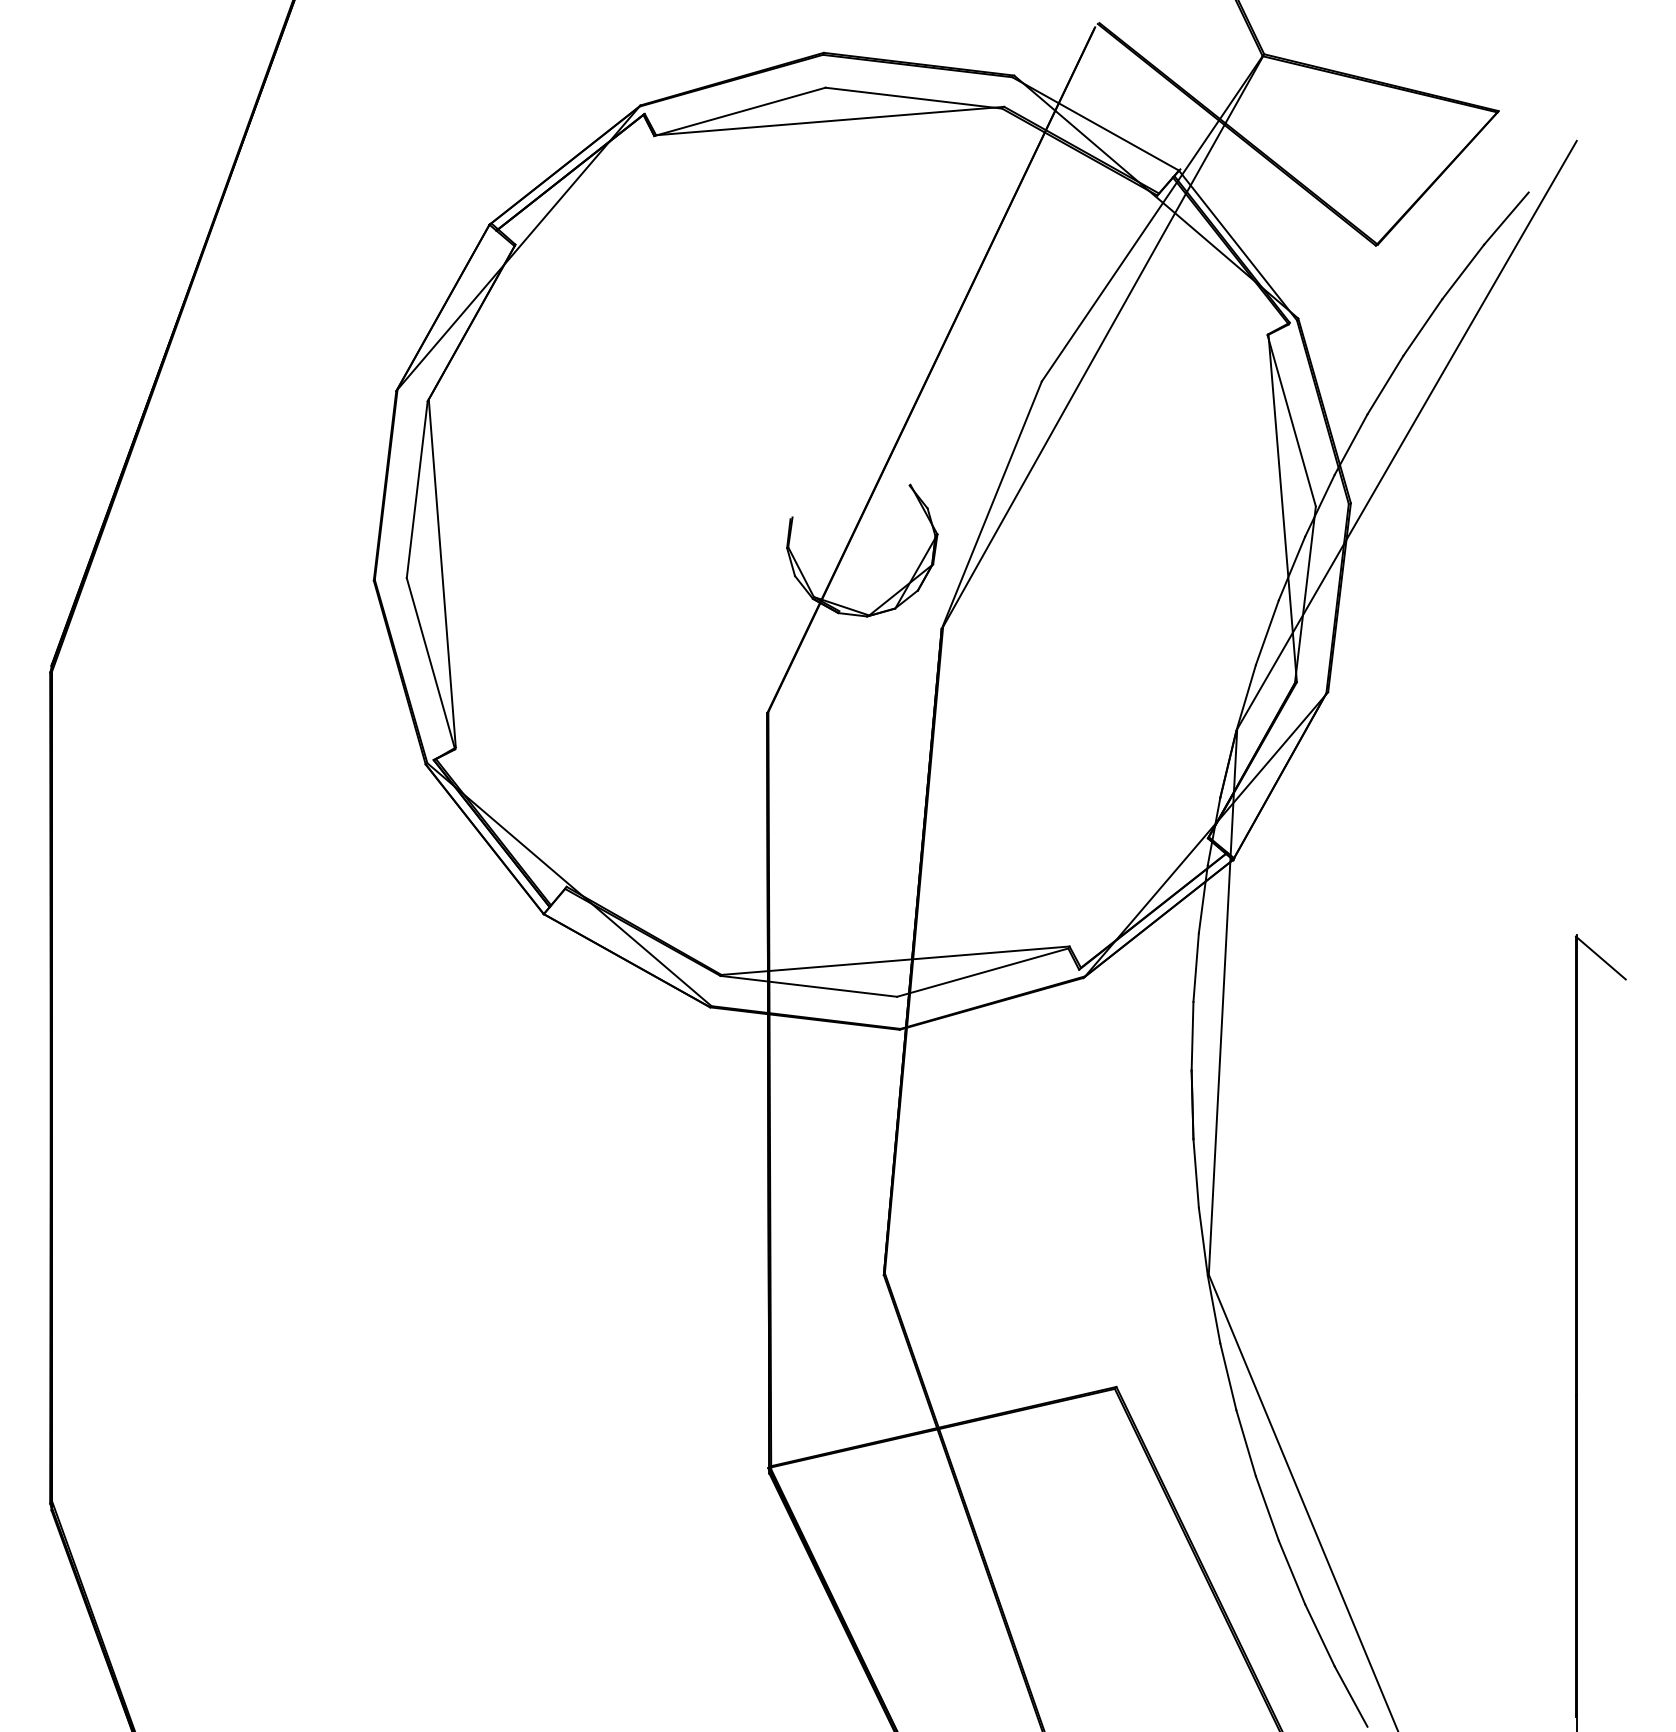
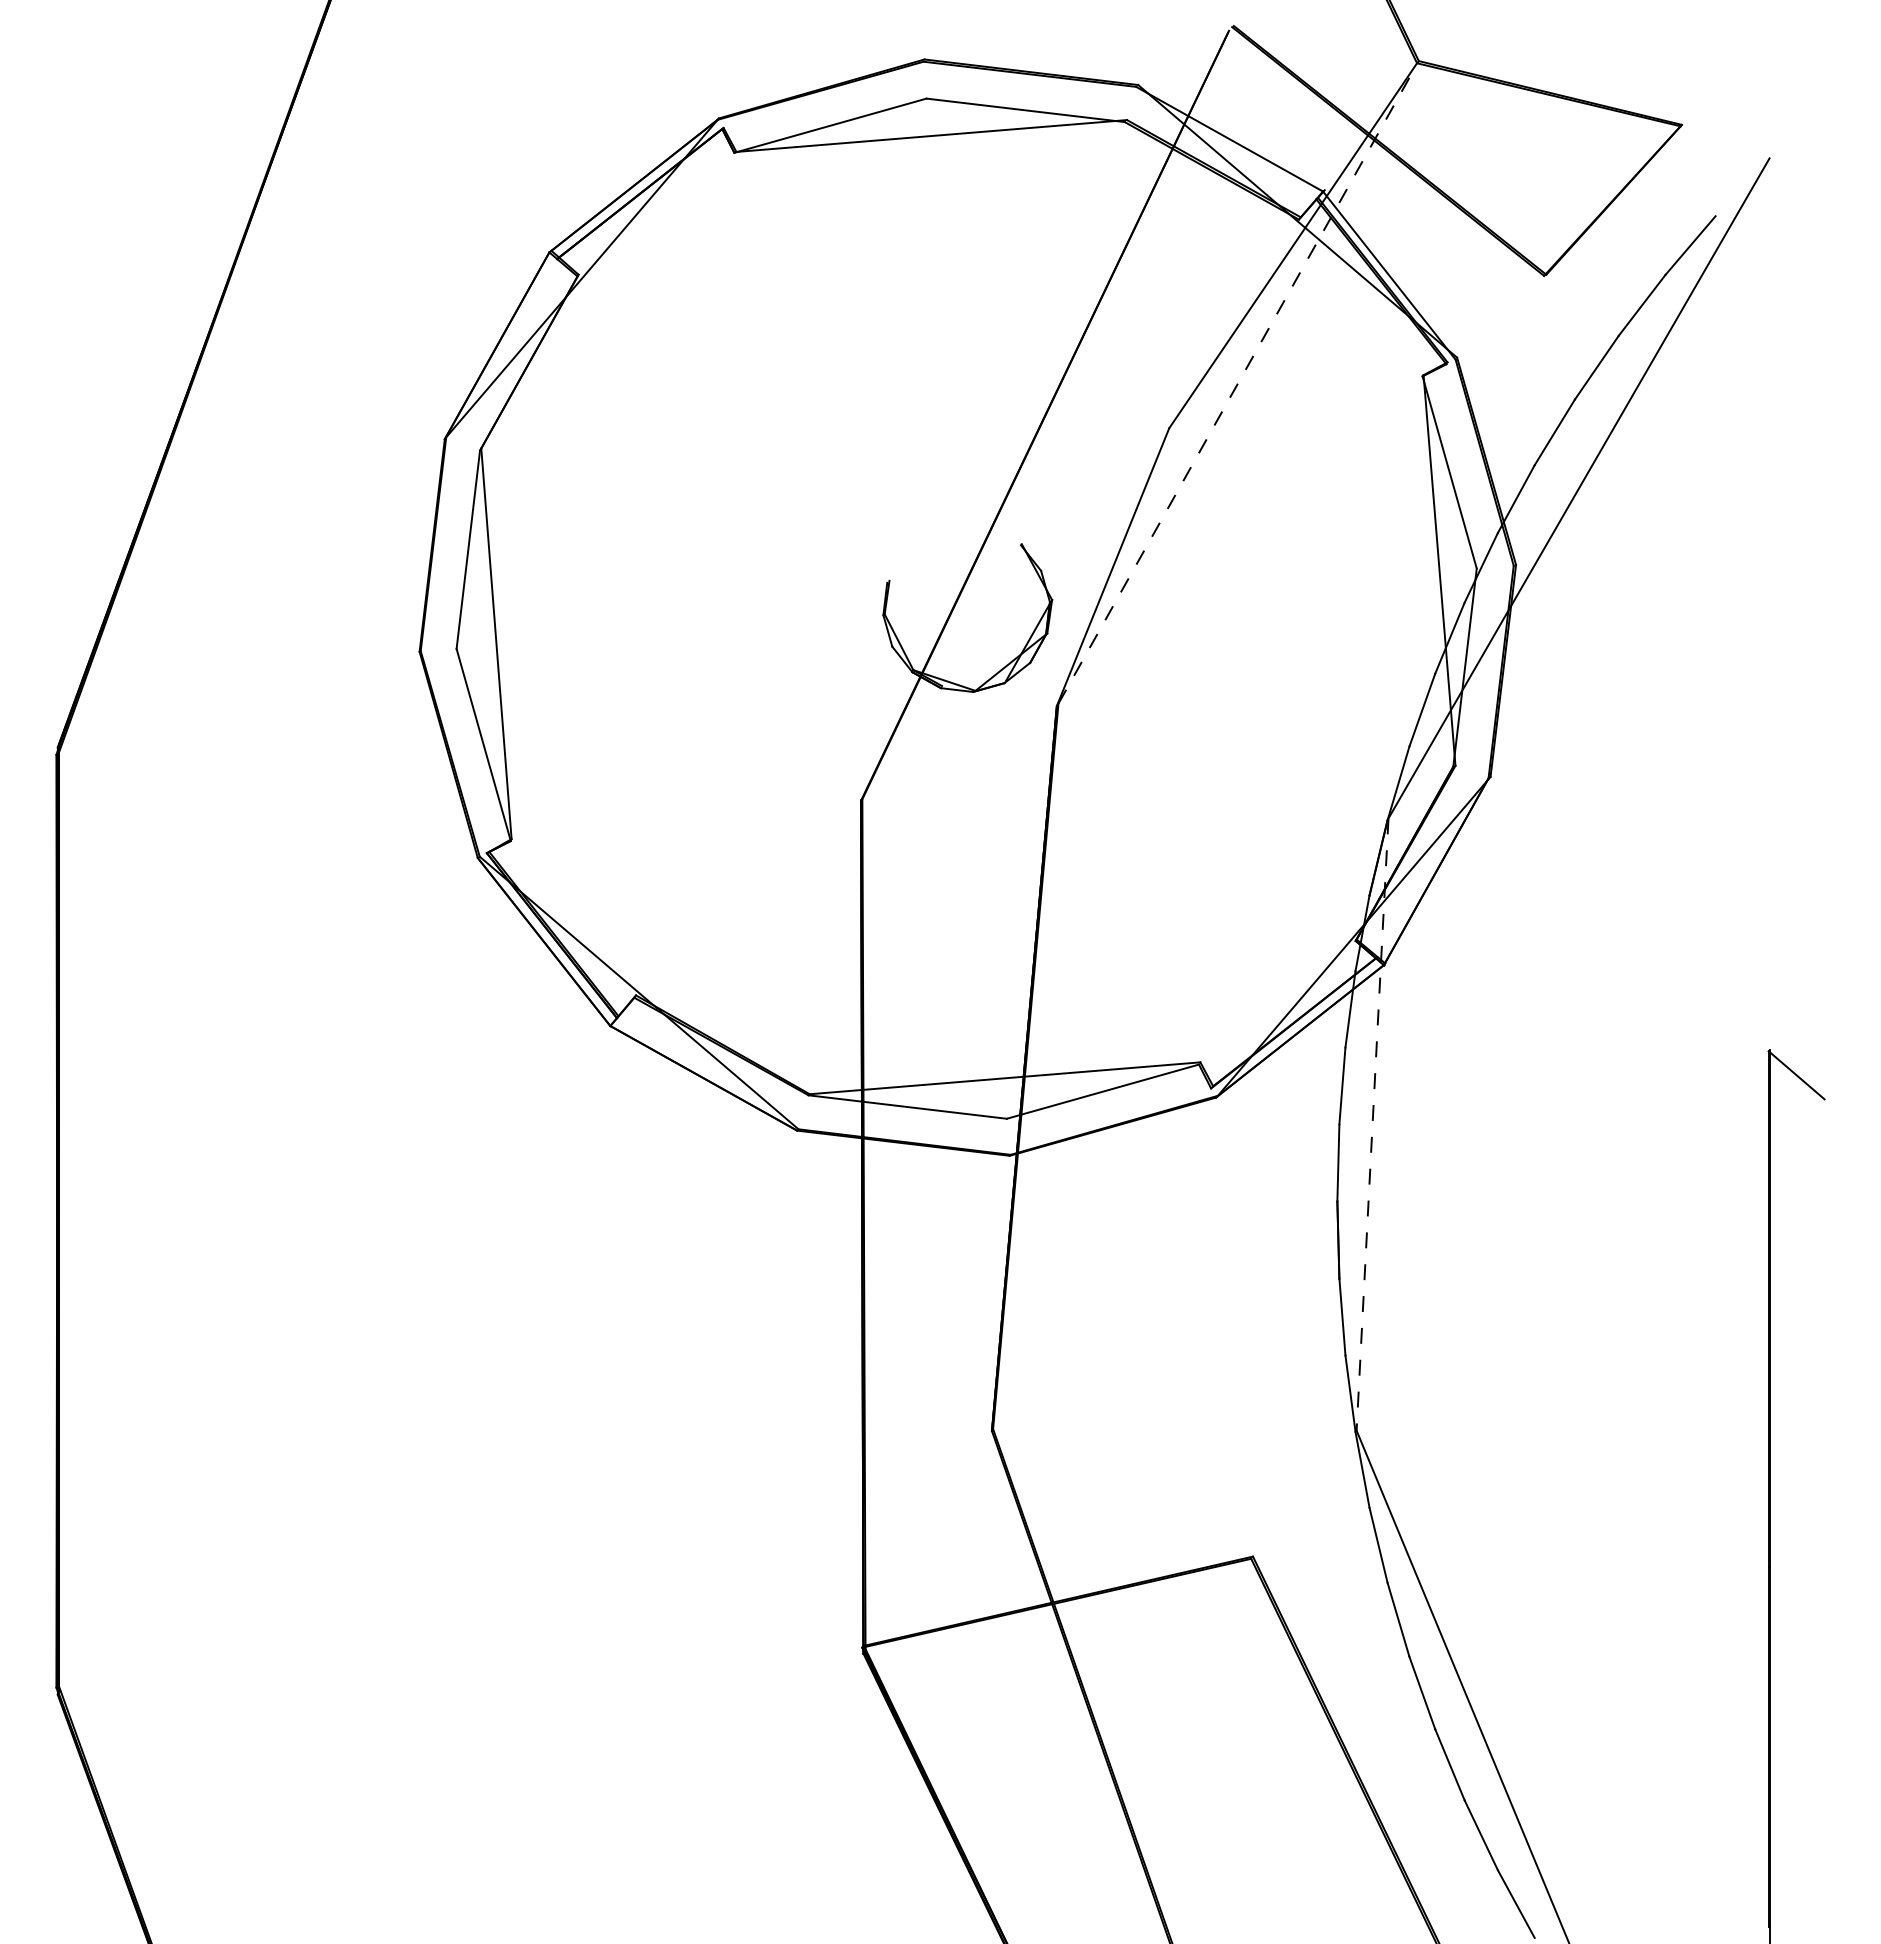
line: (1103, 339) -> (1238, 381), solid -> dashed
line: (1222, 1001) -> (1372, 1124), solid -> dashed

